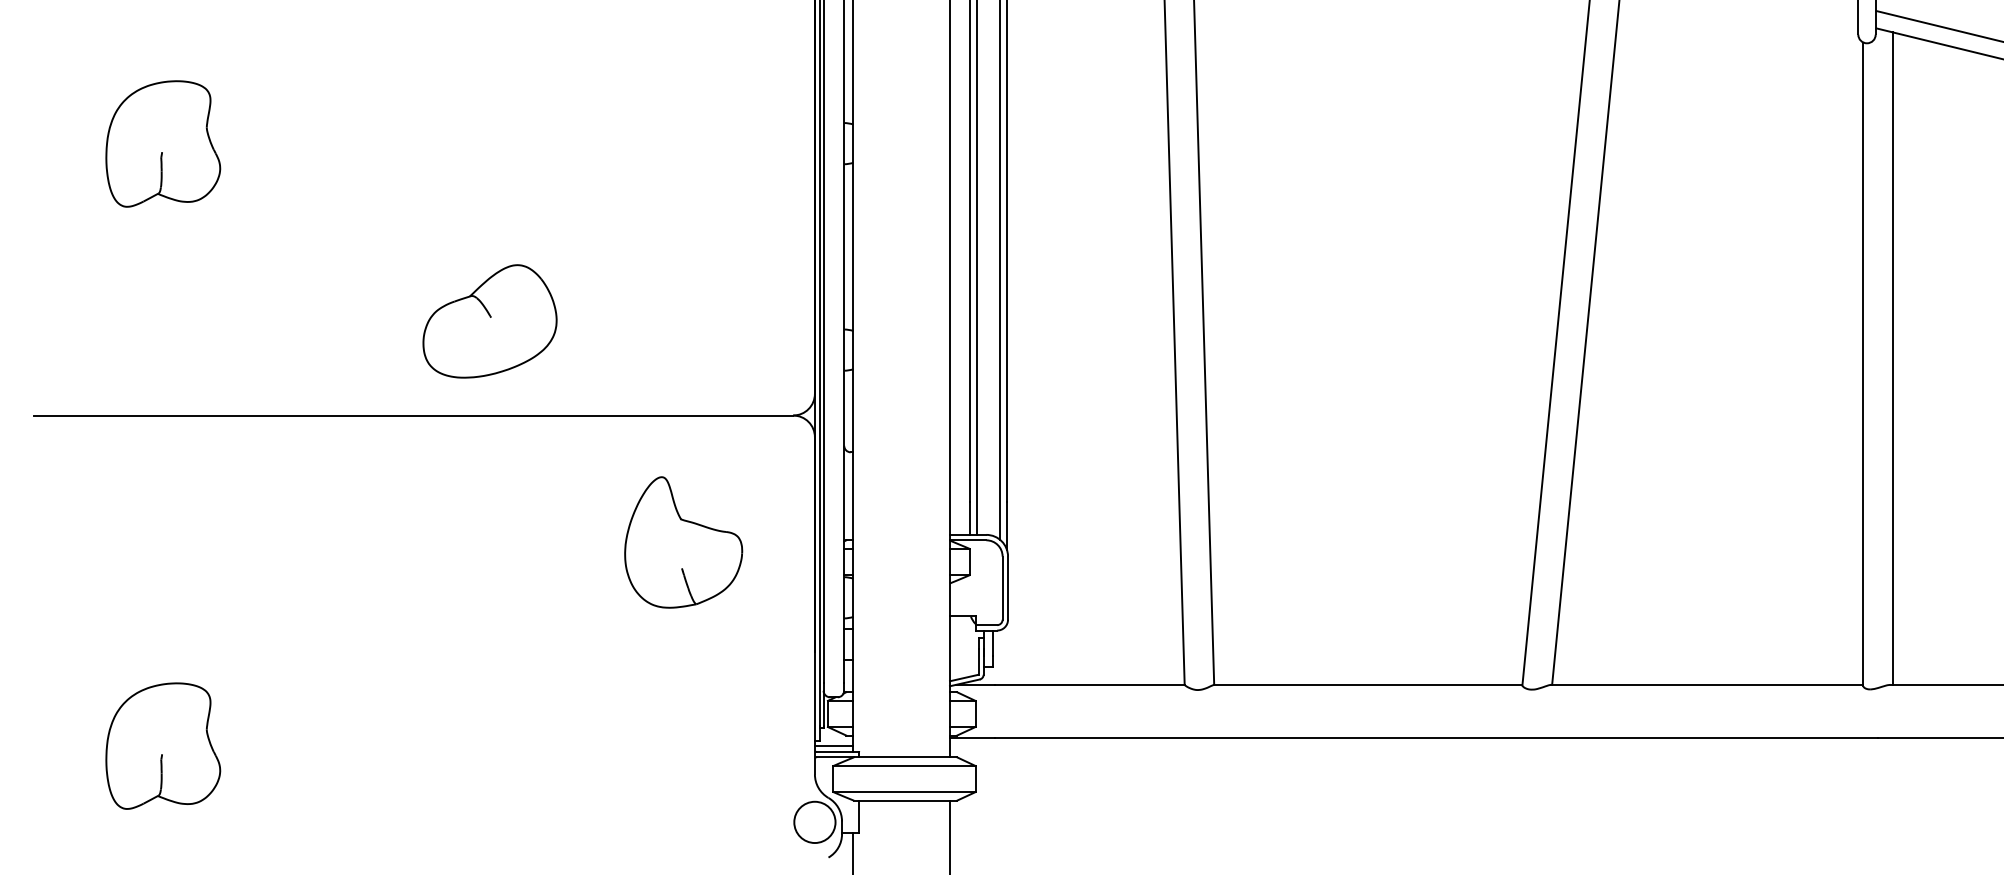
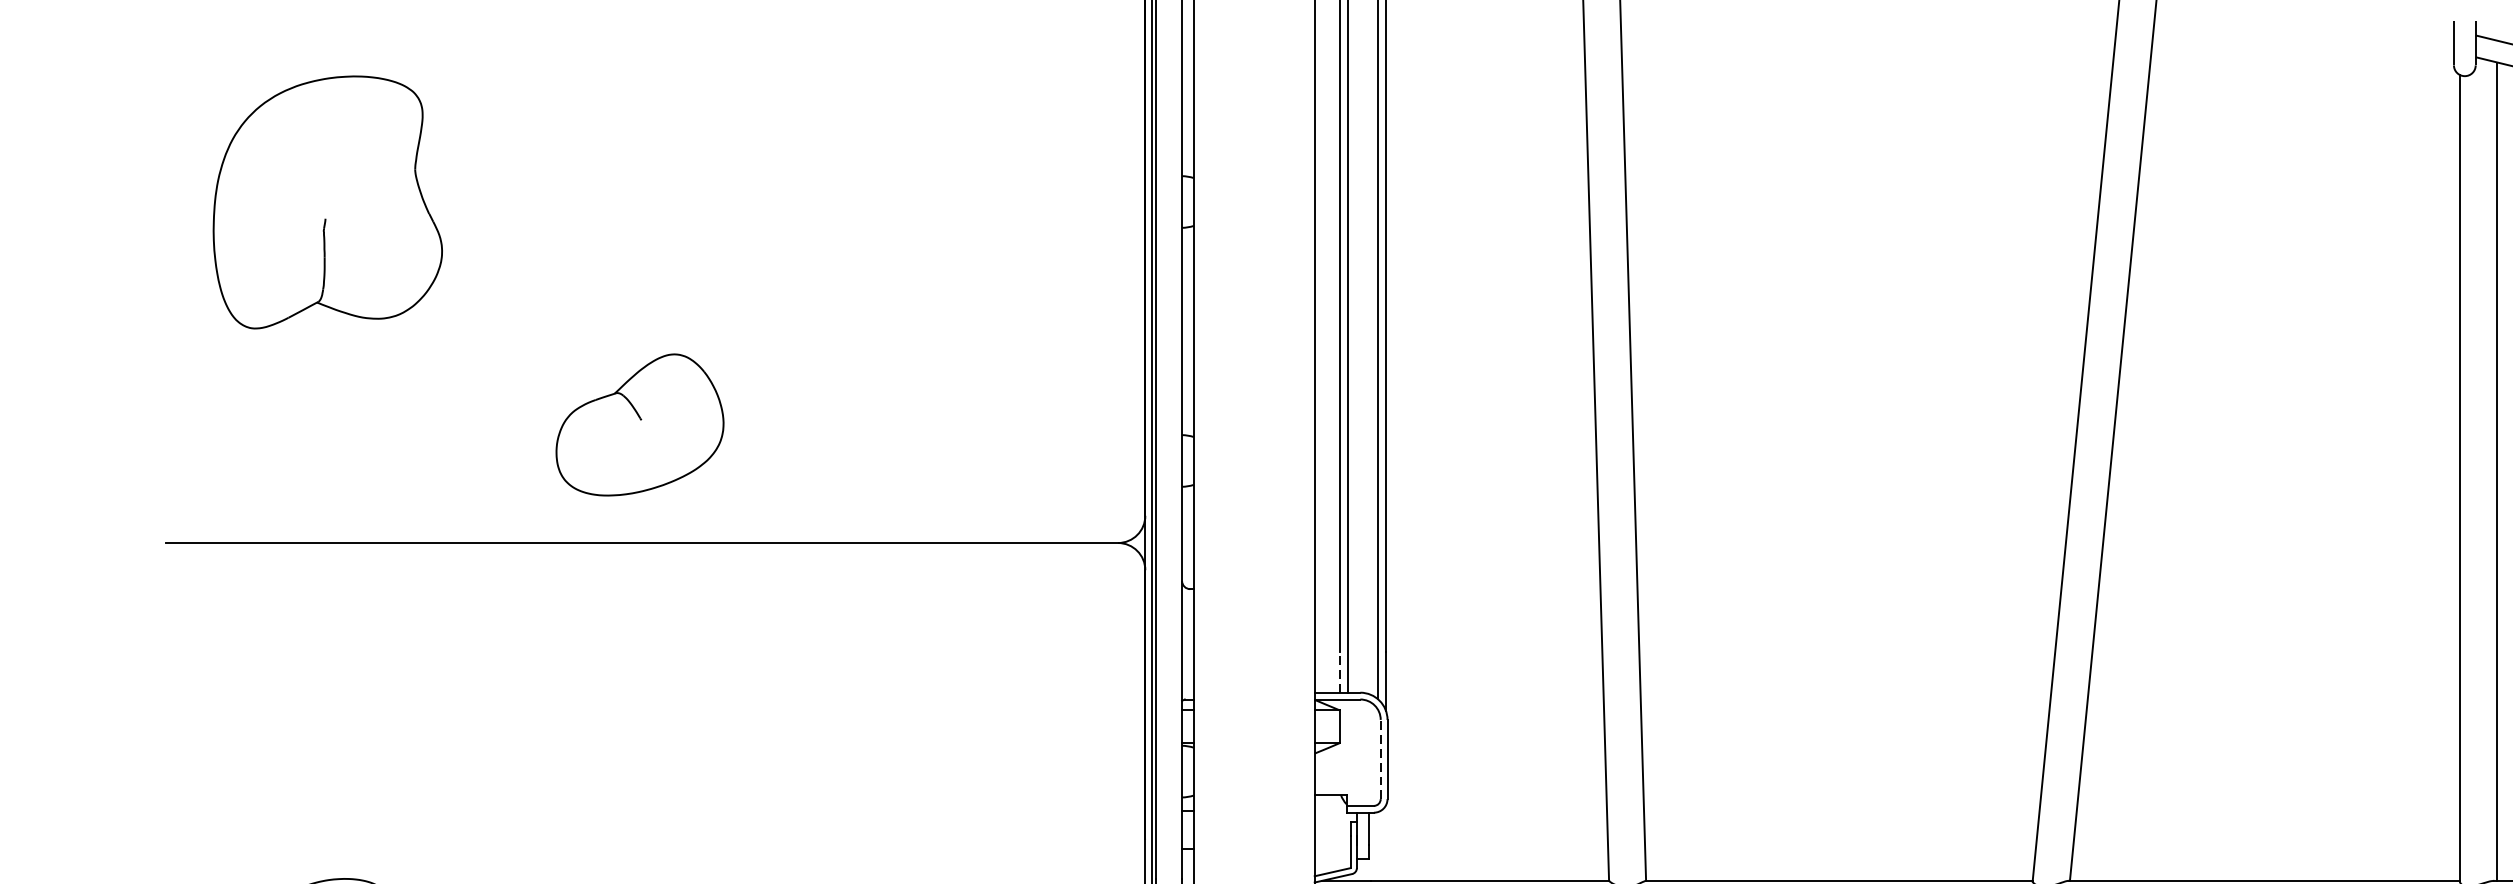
part: (163, 143) -> (328, 201), size x1.6
part: (489, 321) -> (639, 425), moved
line: (970, 518) -> (1340, 672), solid -> dashed
part: (683, 542) -> (980, 702), removed
line: (1002, 588) -> (1380, 759), solid -> dashed

